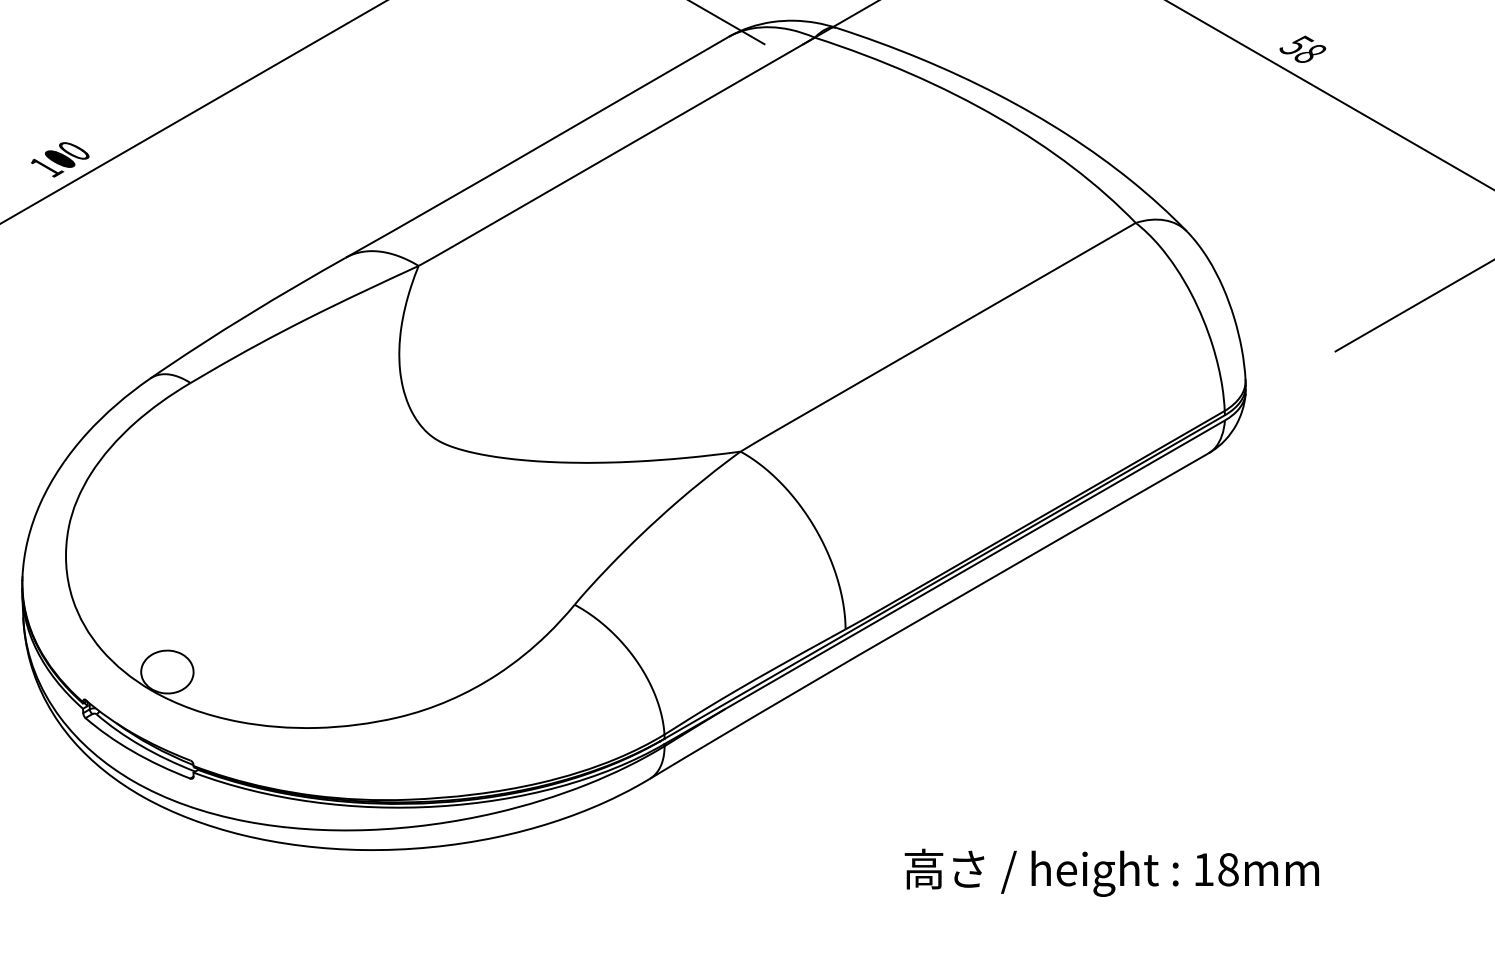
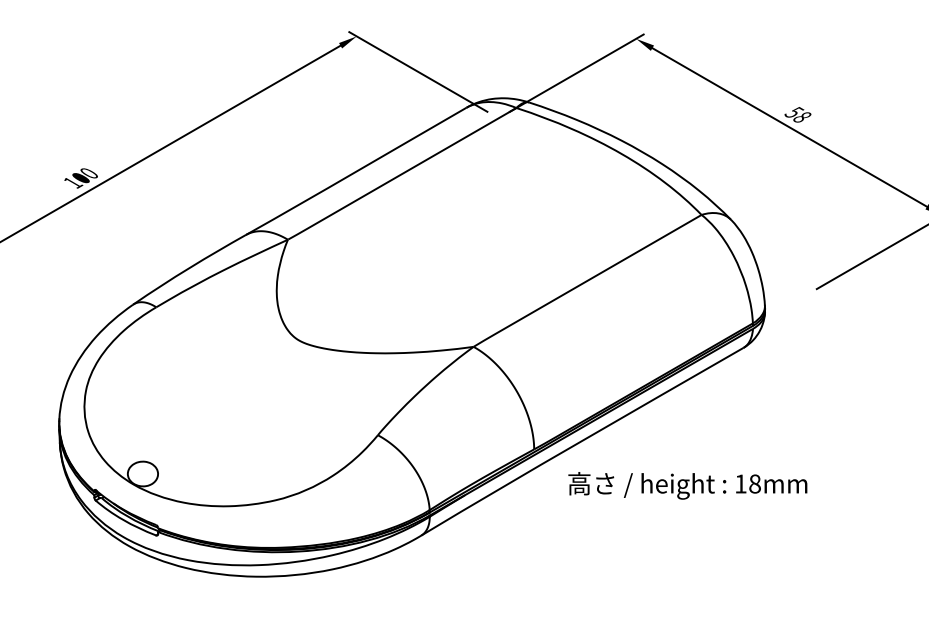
text: (1111, 872) -> (687, 485), moved

